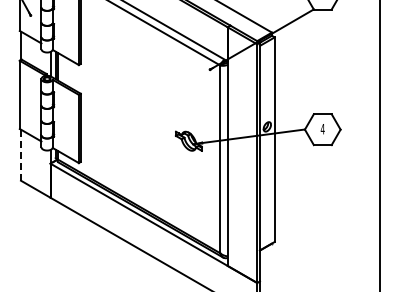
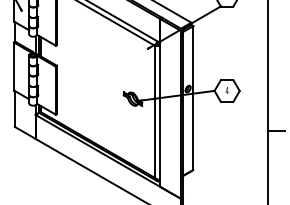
line: (21, 155) -> (15, 109), dashed -> solid
line: (392, 186) -> (276, 130), added

